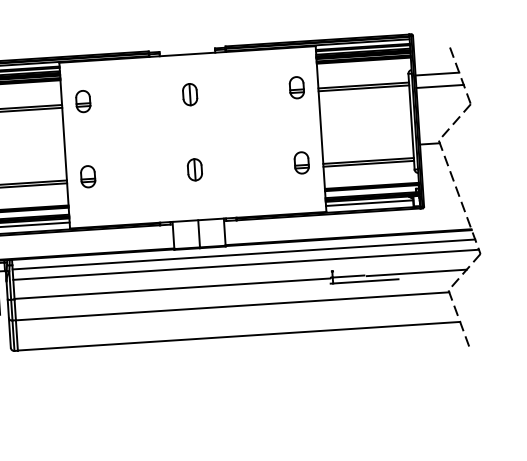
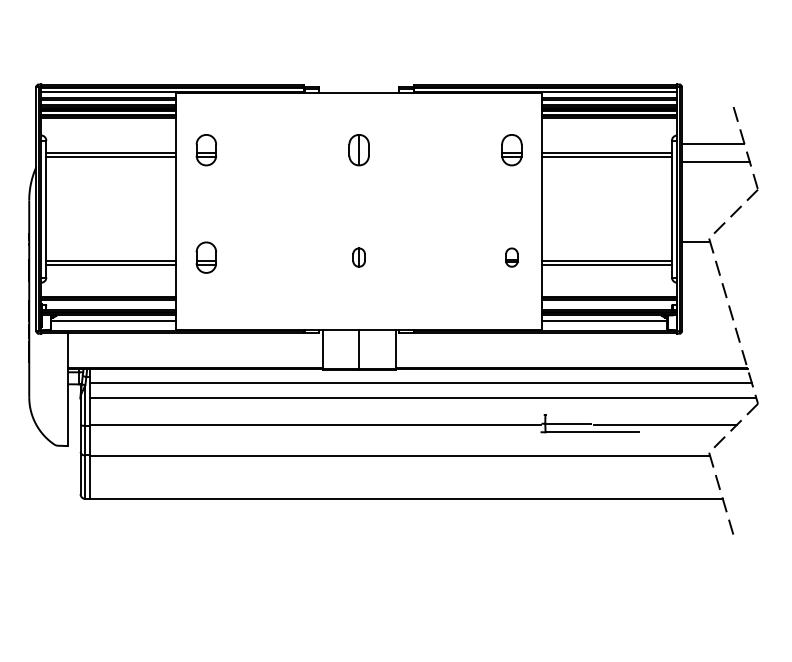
part: (301, 162) -> (511, 257), size x0.6
part: (194, 169) -> (358, 257), size x0.6

